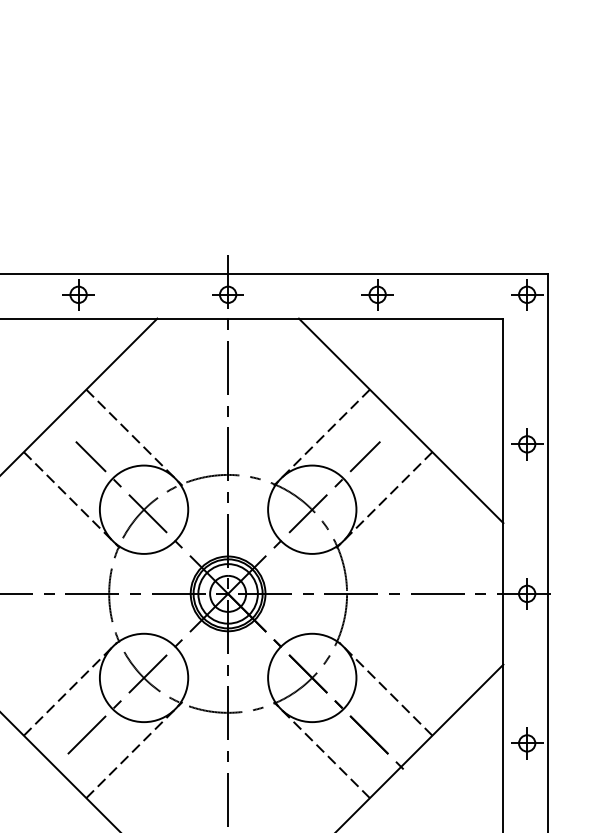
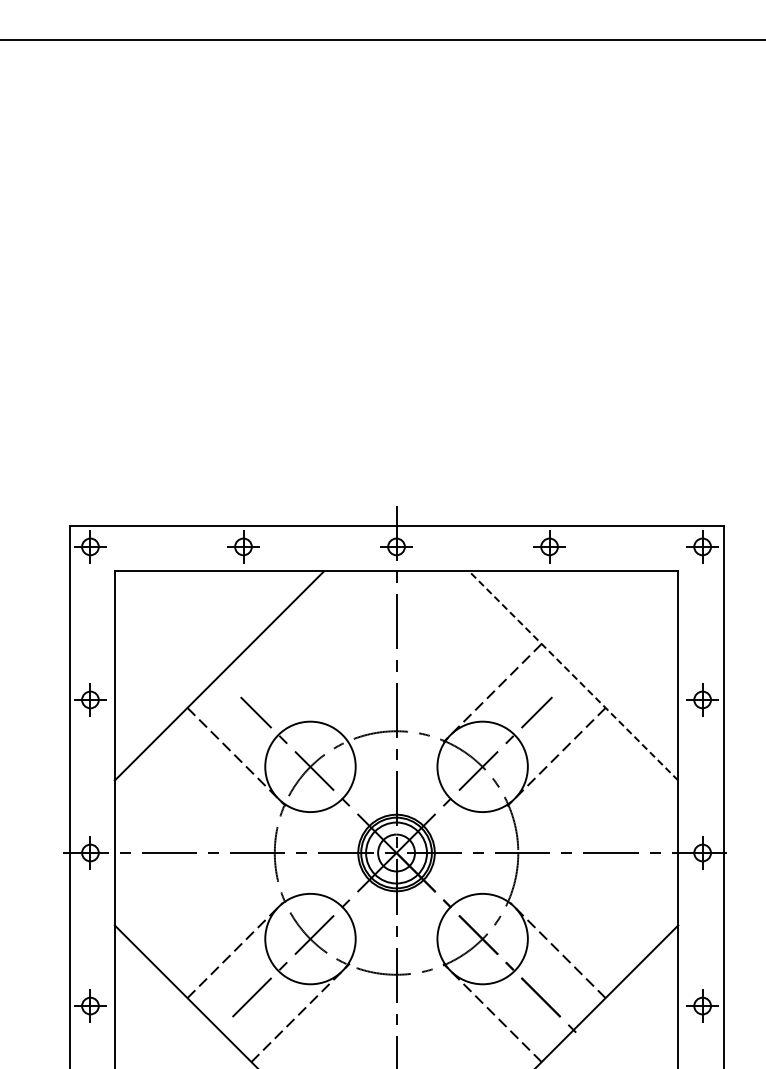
line: (401, 420) -> (573, 675), solid -> dashed
line: (134, 437) -> (300, 692), removed

